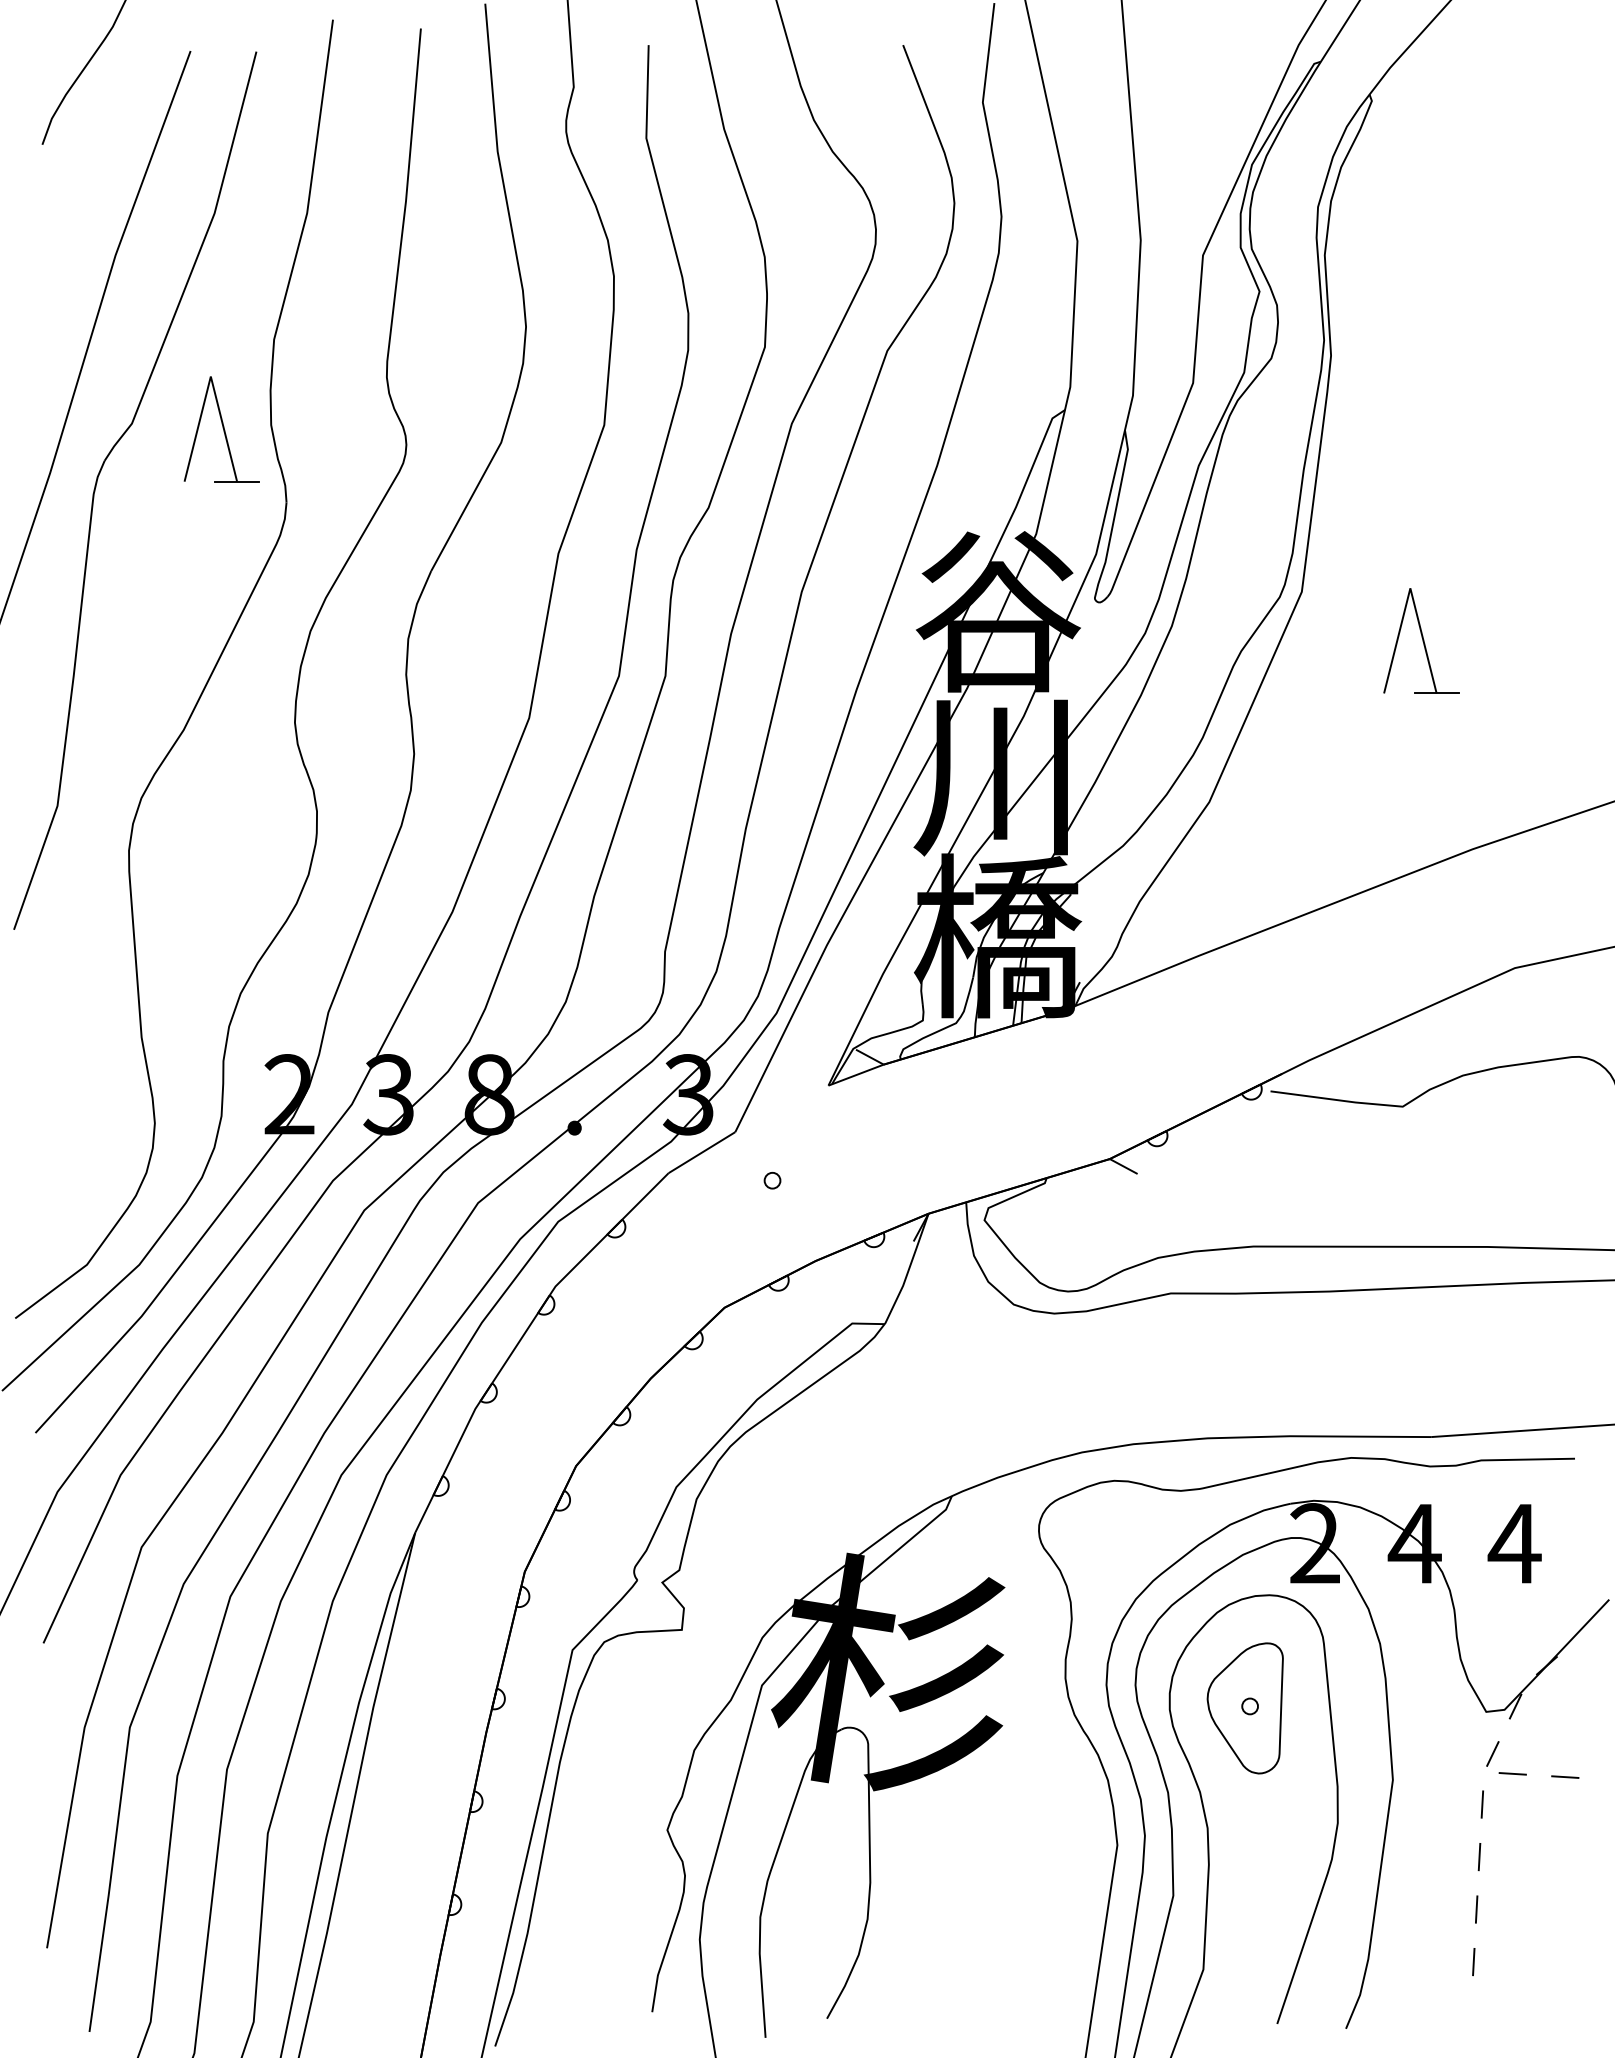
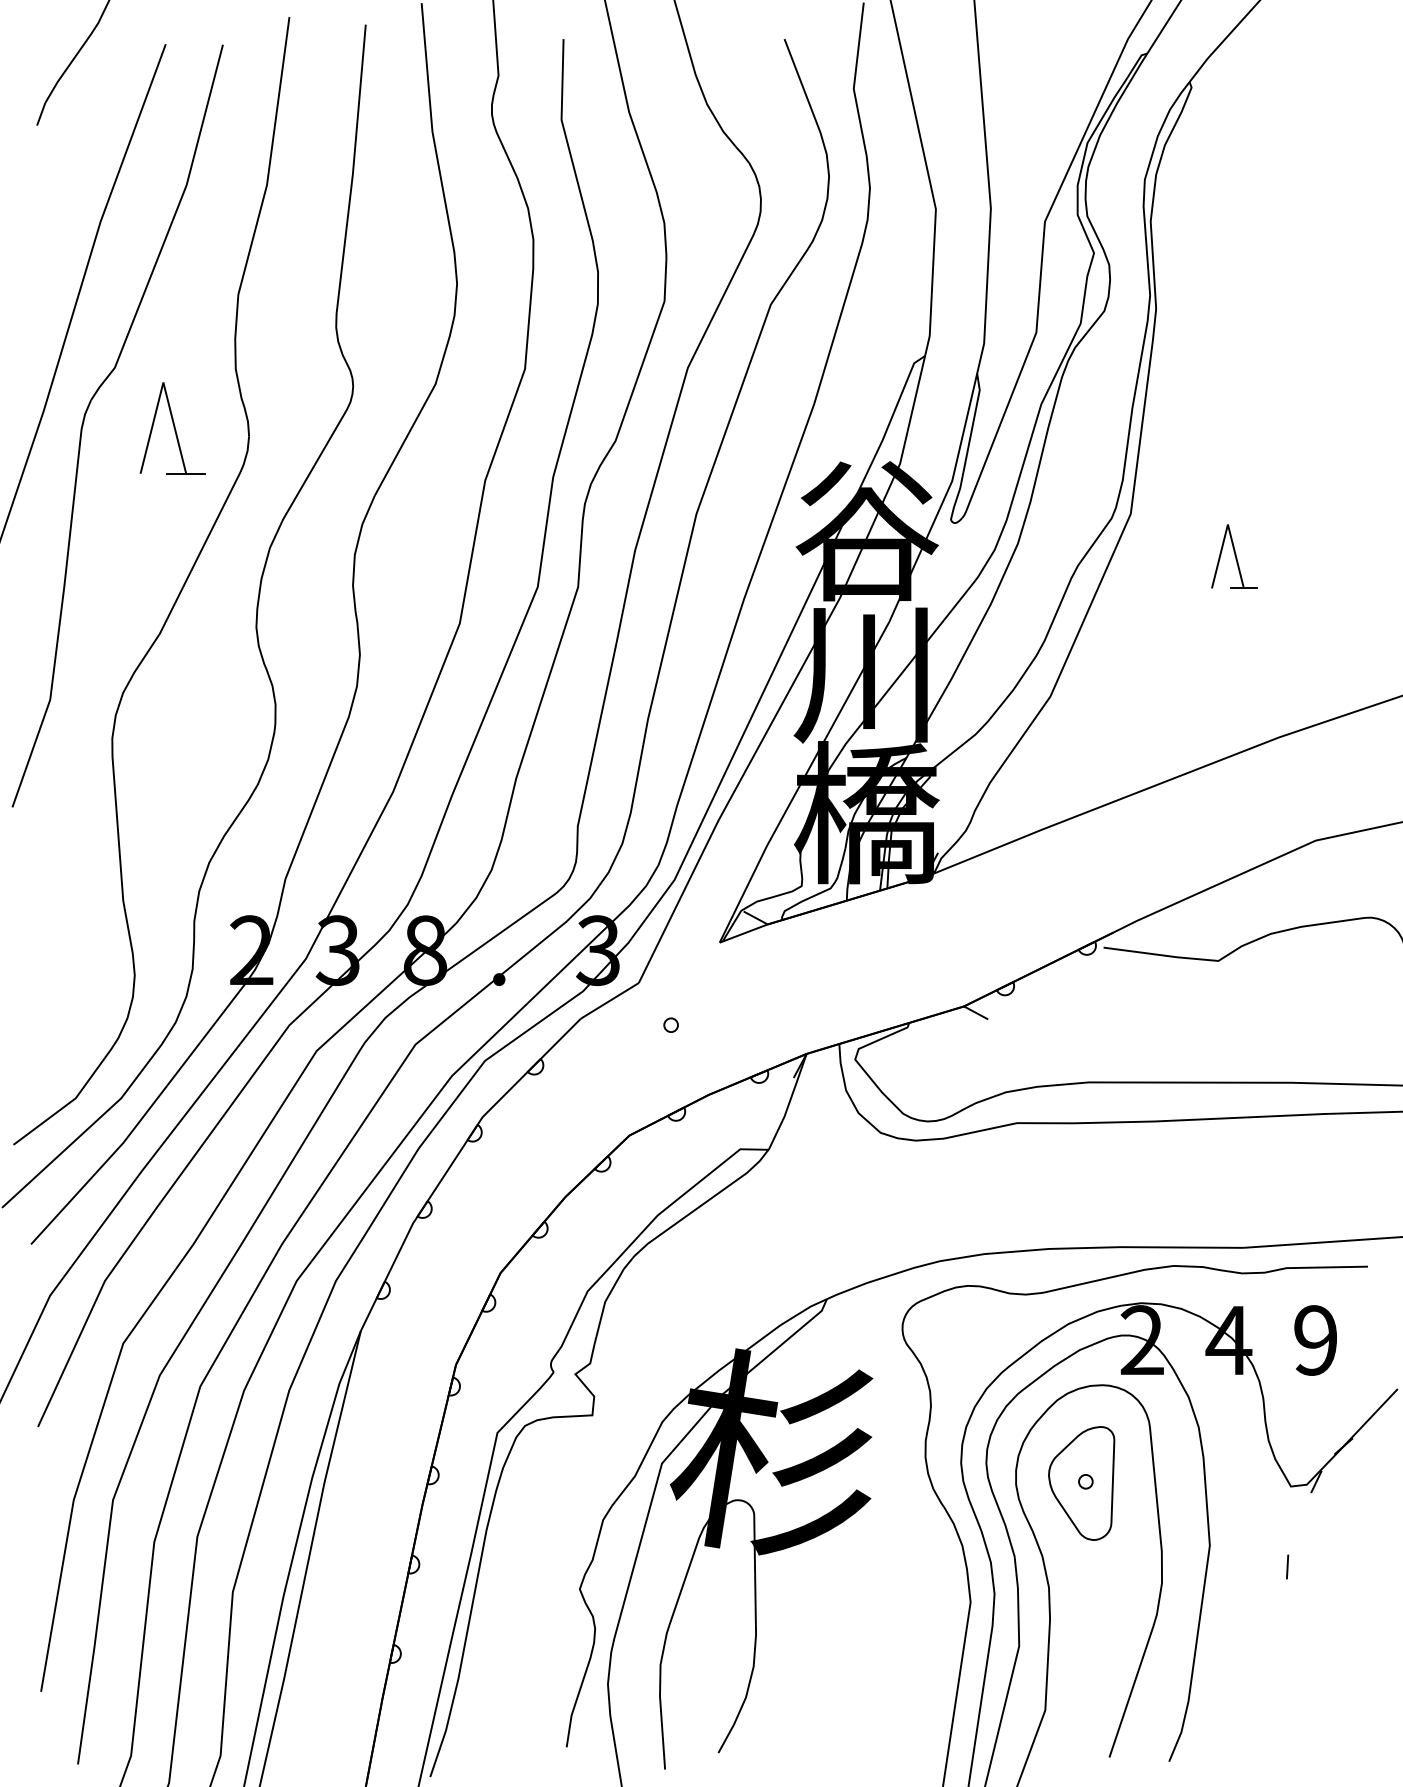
part: (221, 429) -> (172, 428), moved
part: (1421, 640) -> (1234, 556), size x0.7
text: (1514, 1543) -> (1315, 1340), 4 -> 9
line: (1492, 1753) -> (1296, 1522), removed
line: (1512, 1773) -> (1313, 1540), removed
line: (1565, 1776) -> (1359, 1542), removed
line: (1479, 1856) -> (1285, 1612), removed
line: (1476, 1909) -> (1282, 1658), removed
line: (1473, 1961) -> (1279, 1703), removed

